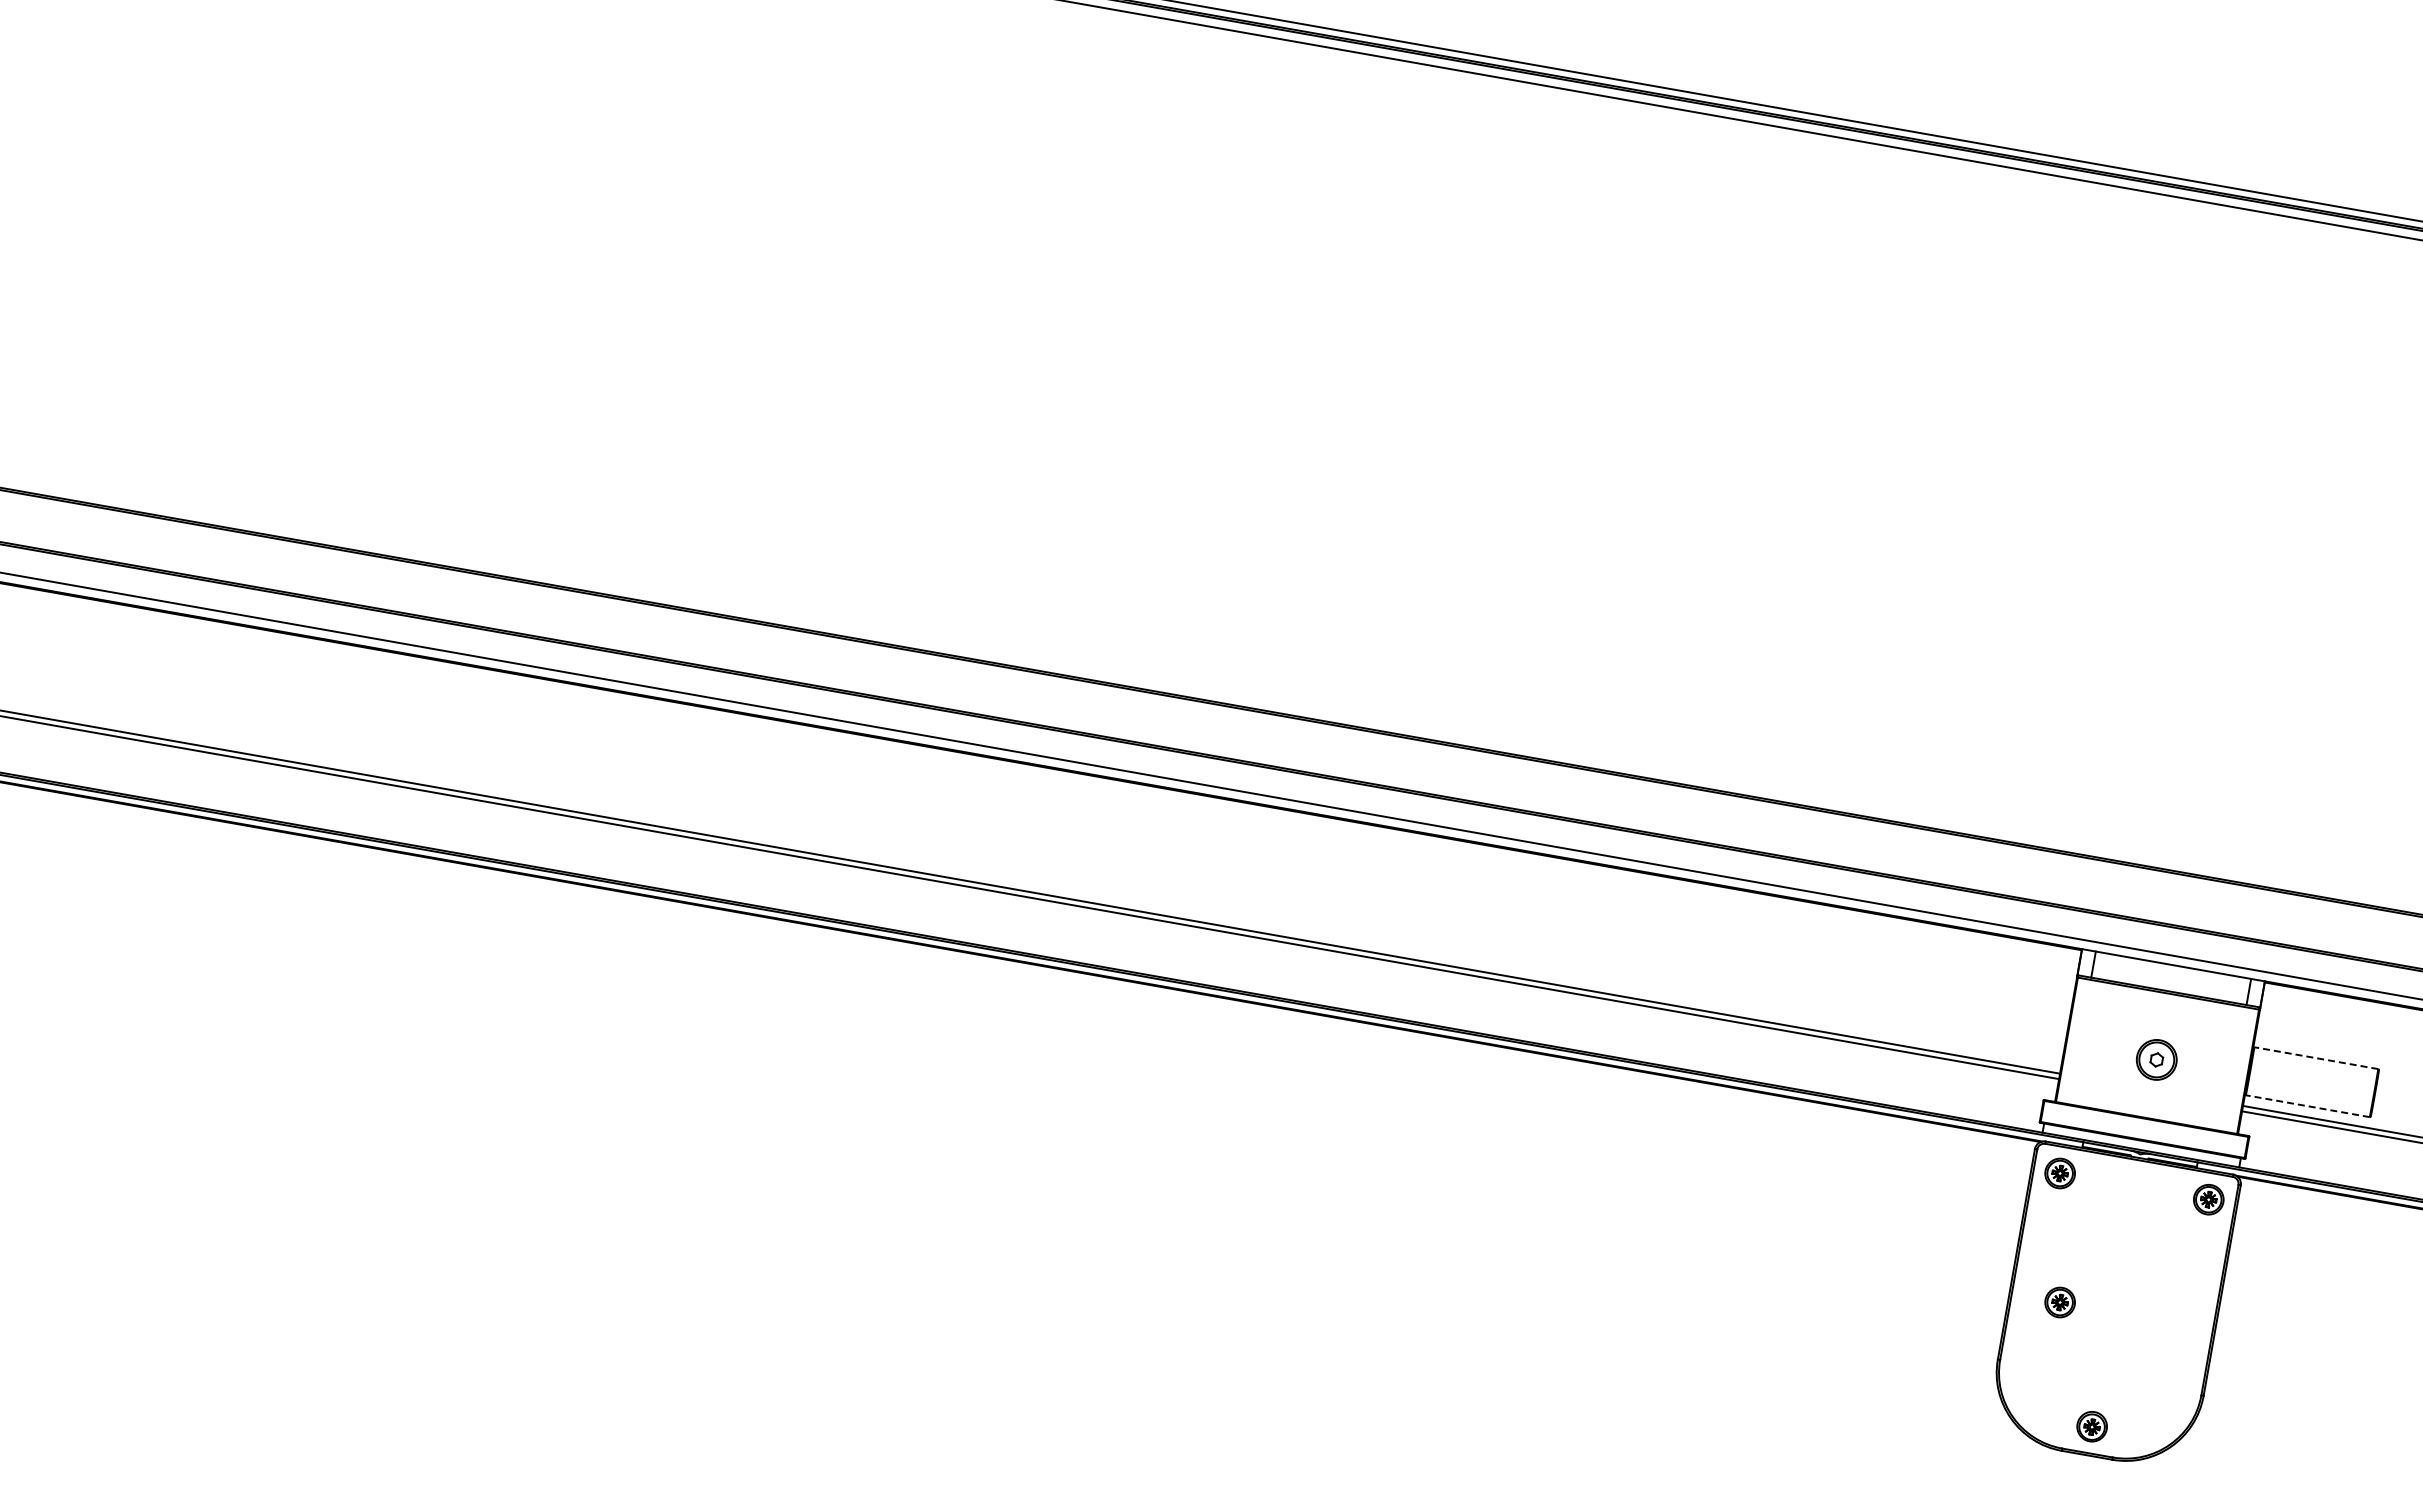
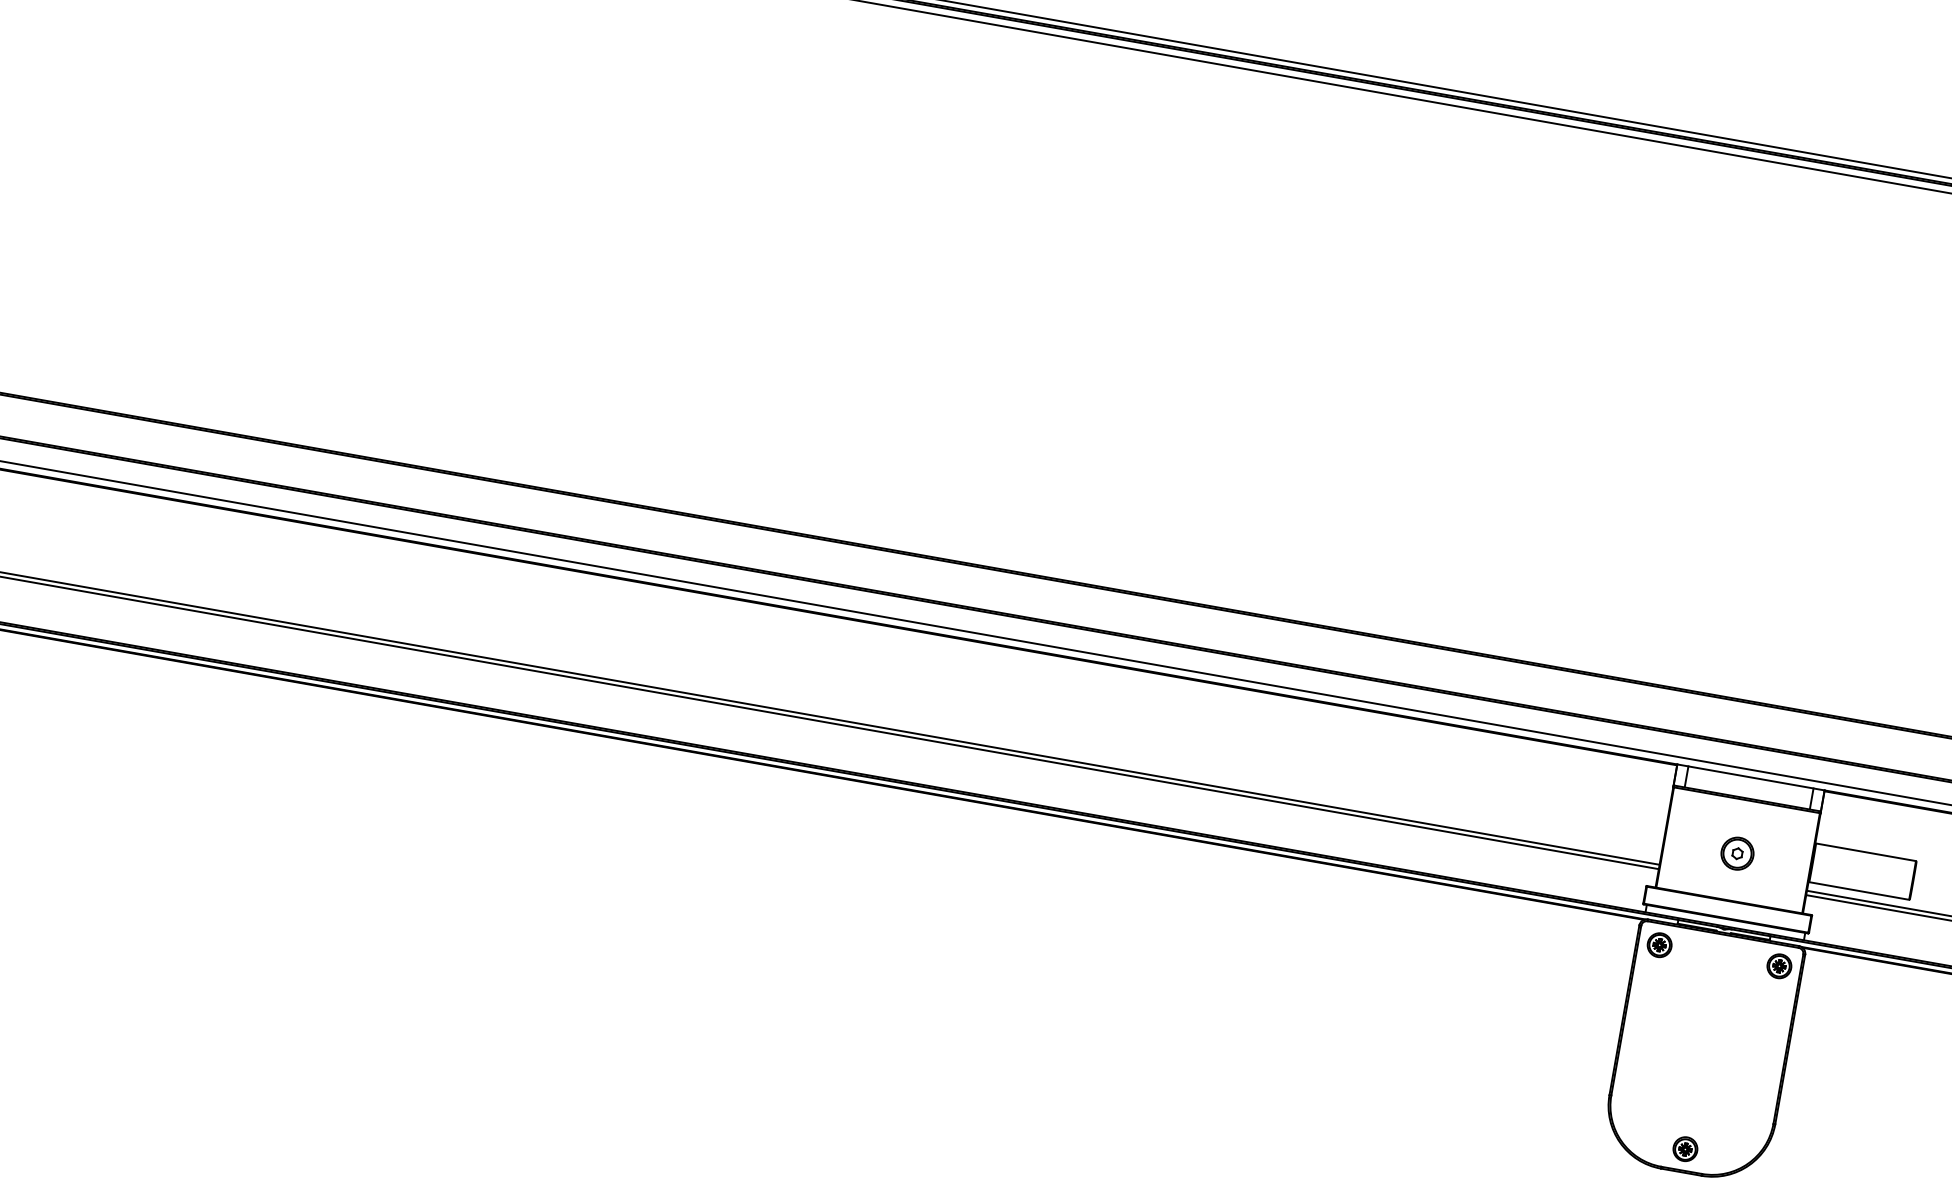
line: (2316, 1058) -> (1866, 852), dashed -> solid
line: (2307, 1106) -> (1858, 891), dashed -> solid
part: (2059, 1302) -> (1659, 1049), removed

